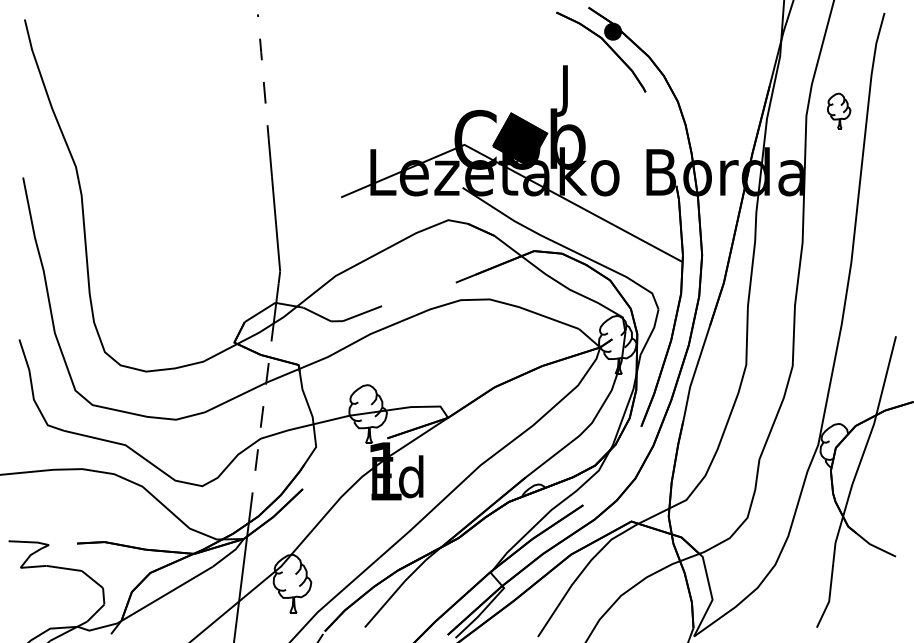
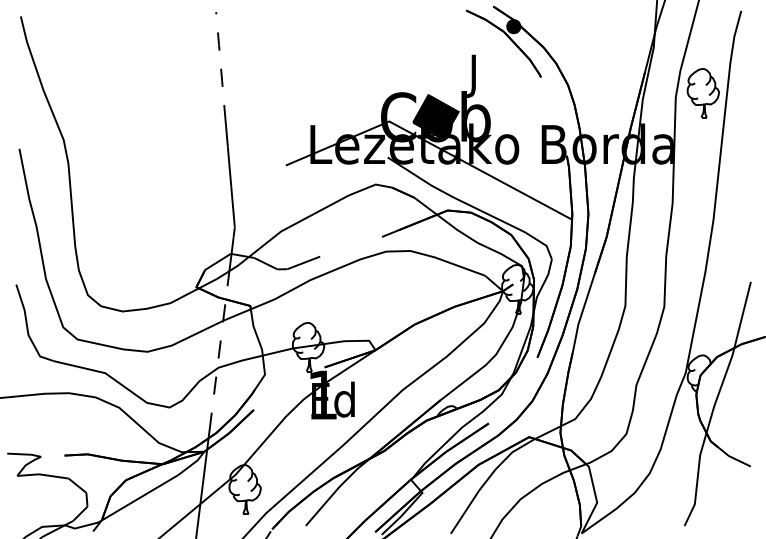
part: (838, 110) -> (702, 92), size x1.67

